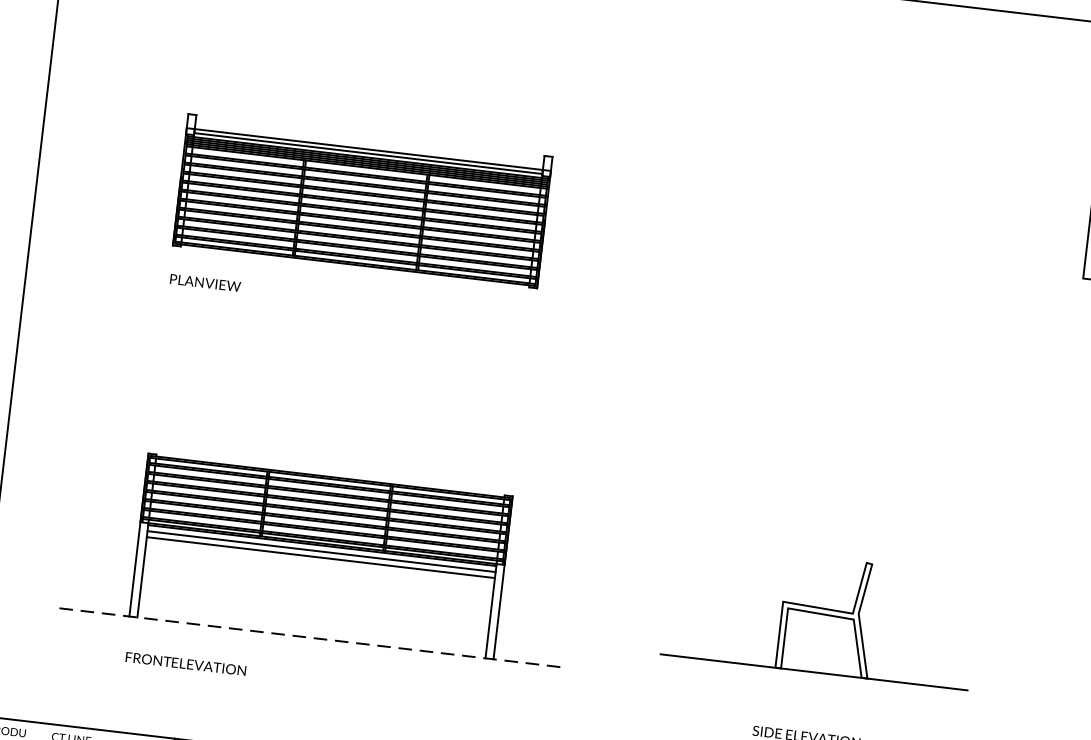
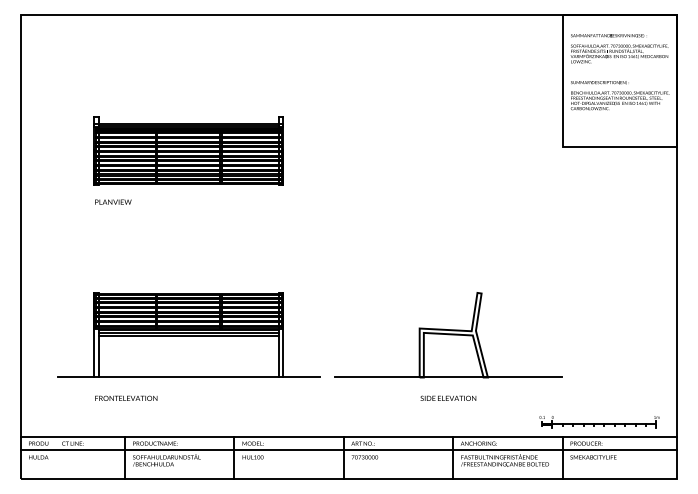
part: (820, 615) -> (448, 335), size x1.43
line: (310, 637) -> (188, 377), dashed -> solid

